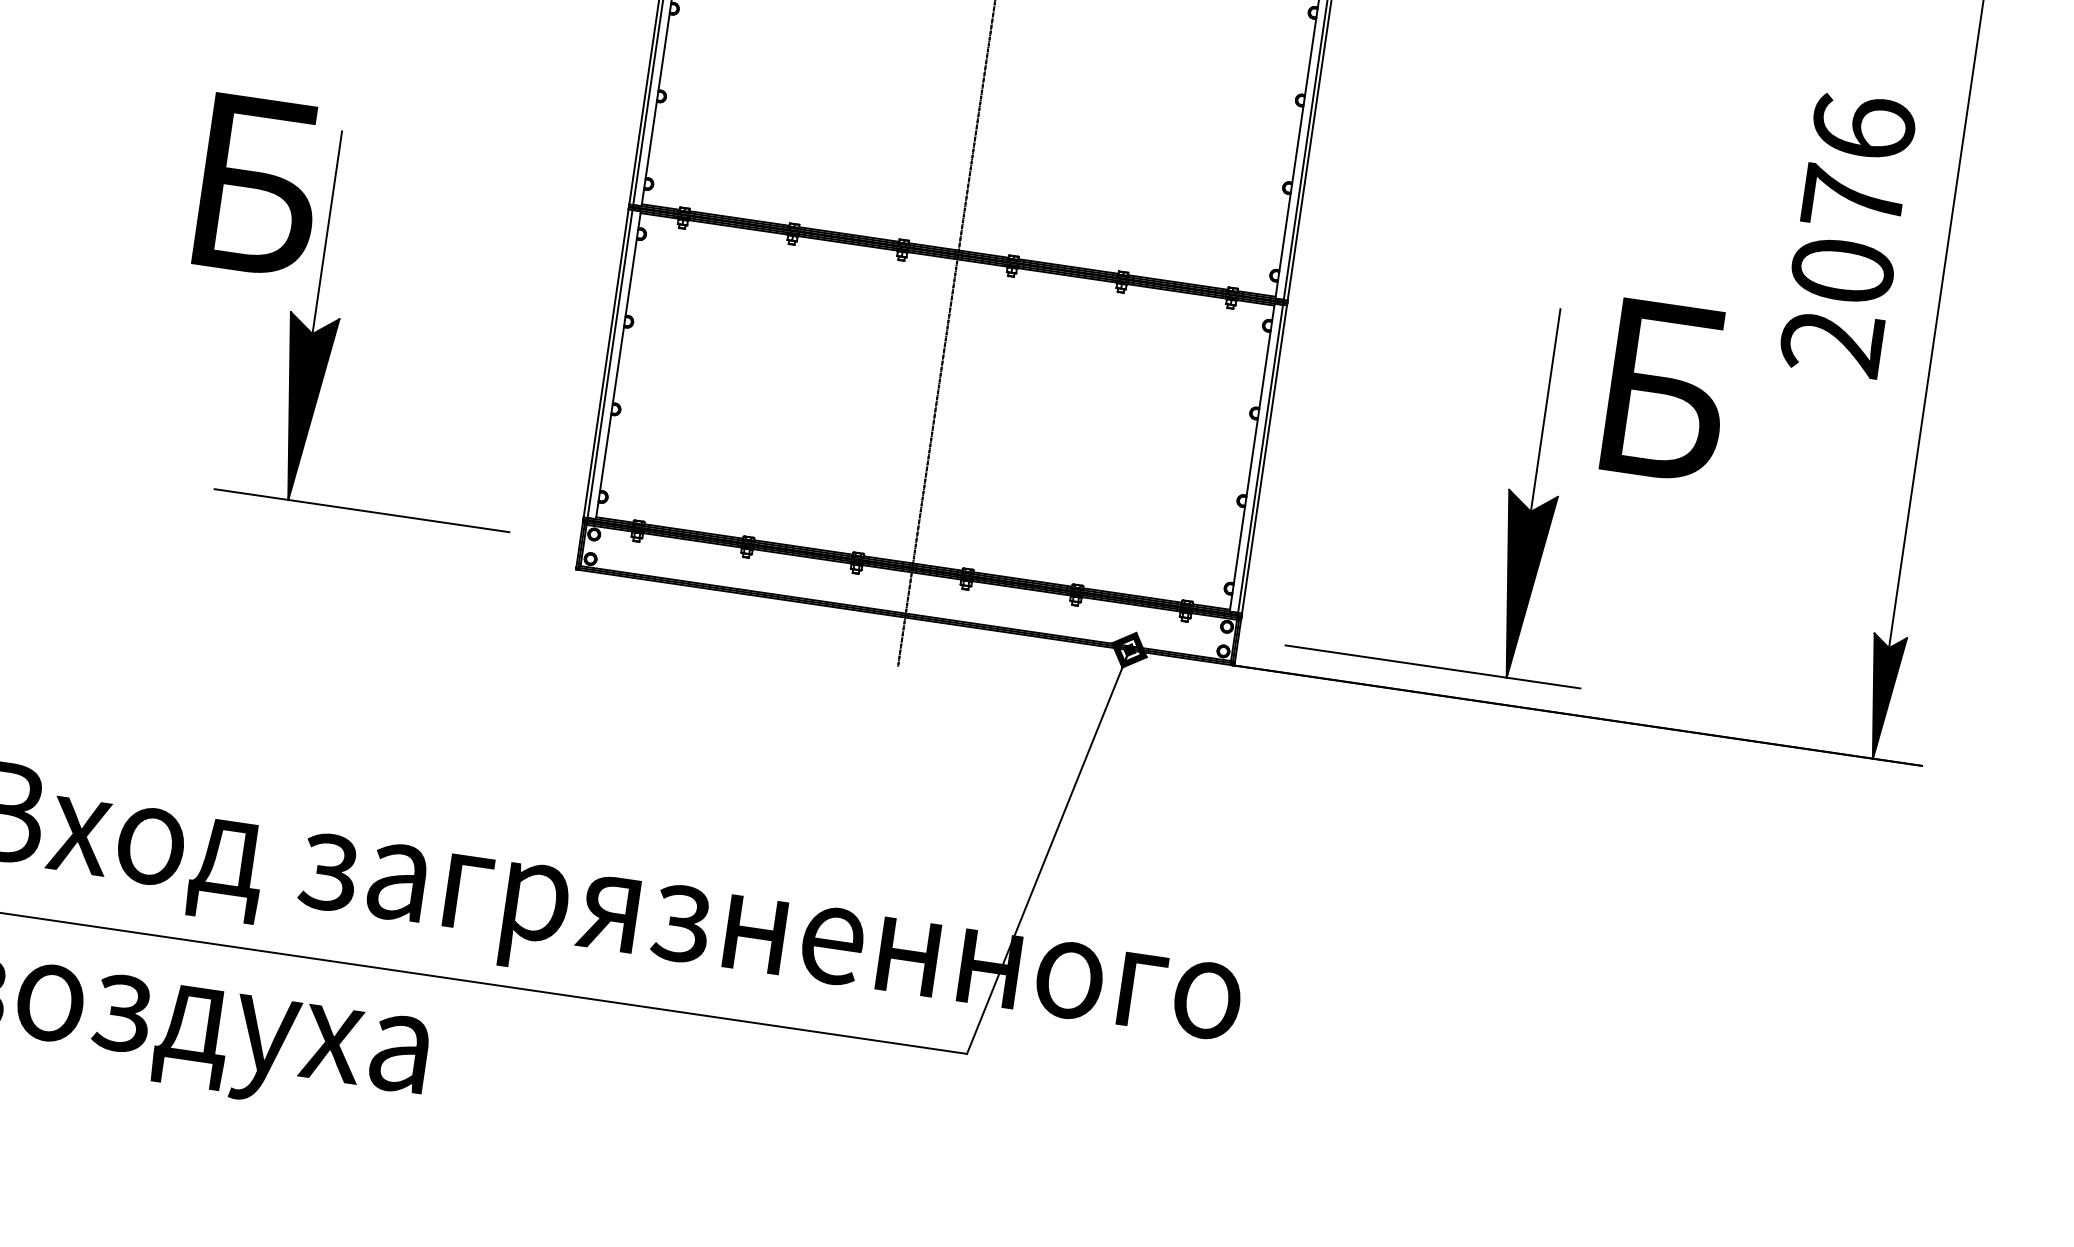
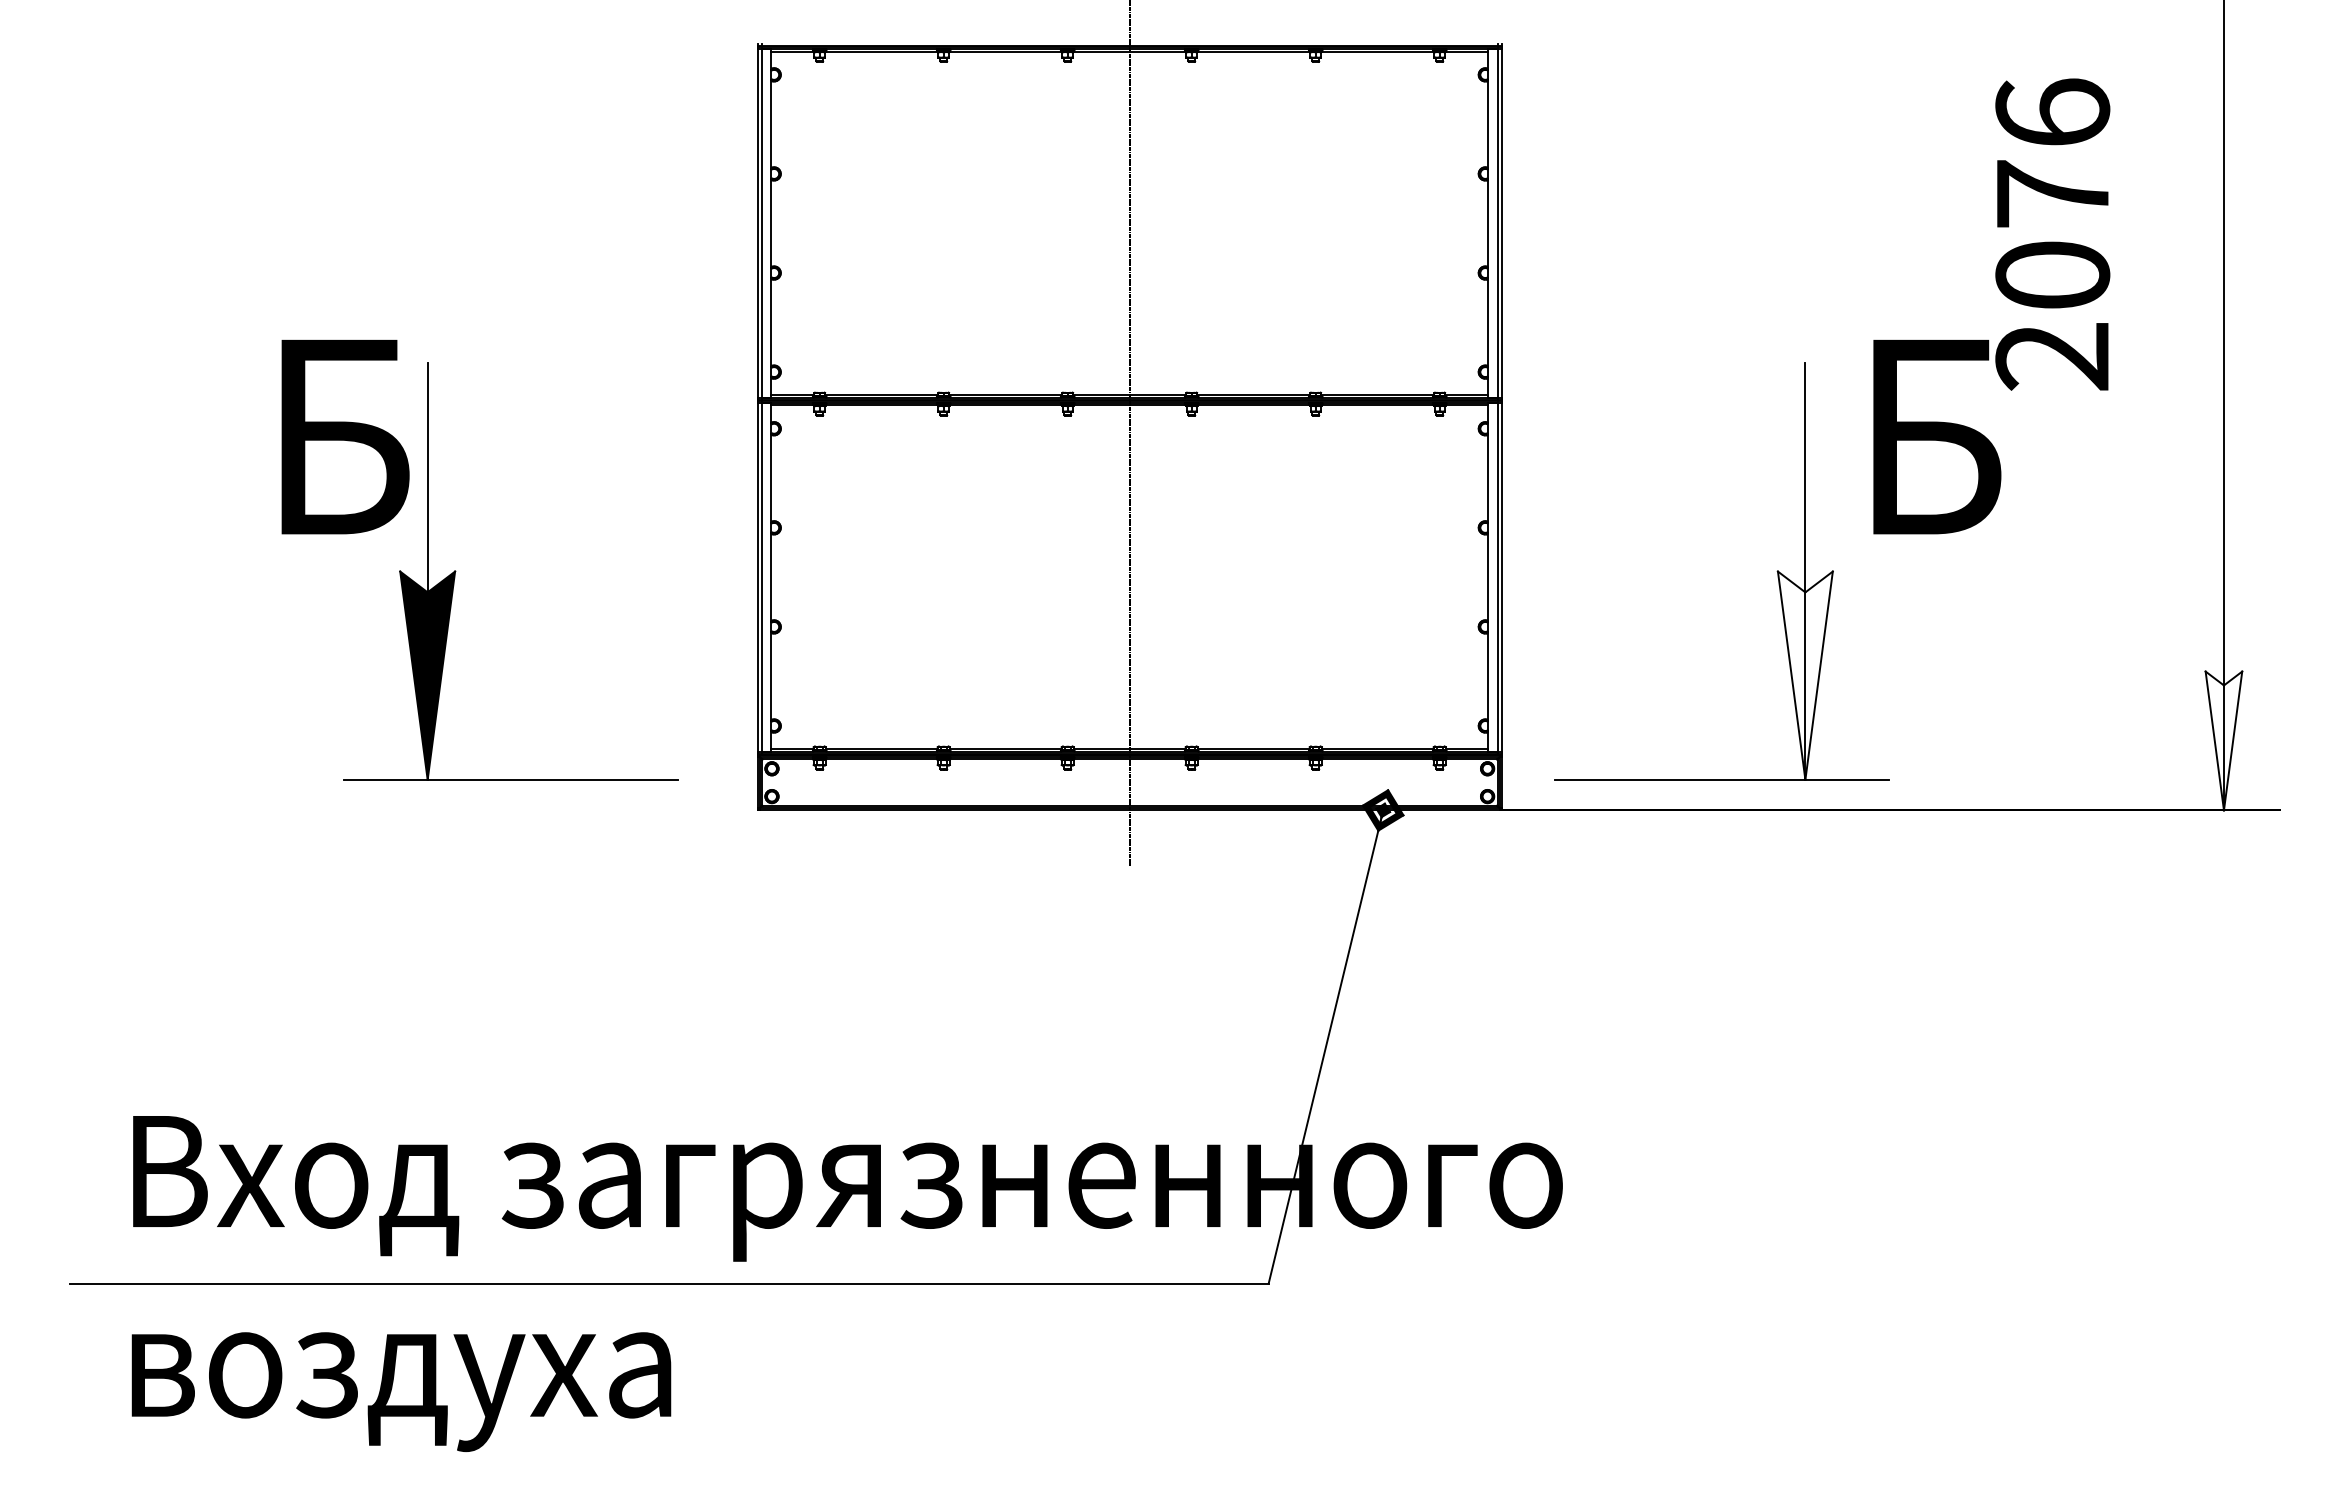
text: (1847, 234) -> (2052, 234), moved
fill: (1519, 585) -> (1804, 675), removed
fill: (1881, 696) -> (2223, 740), removed

